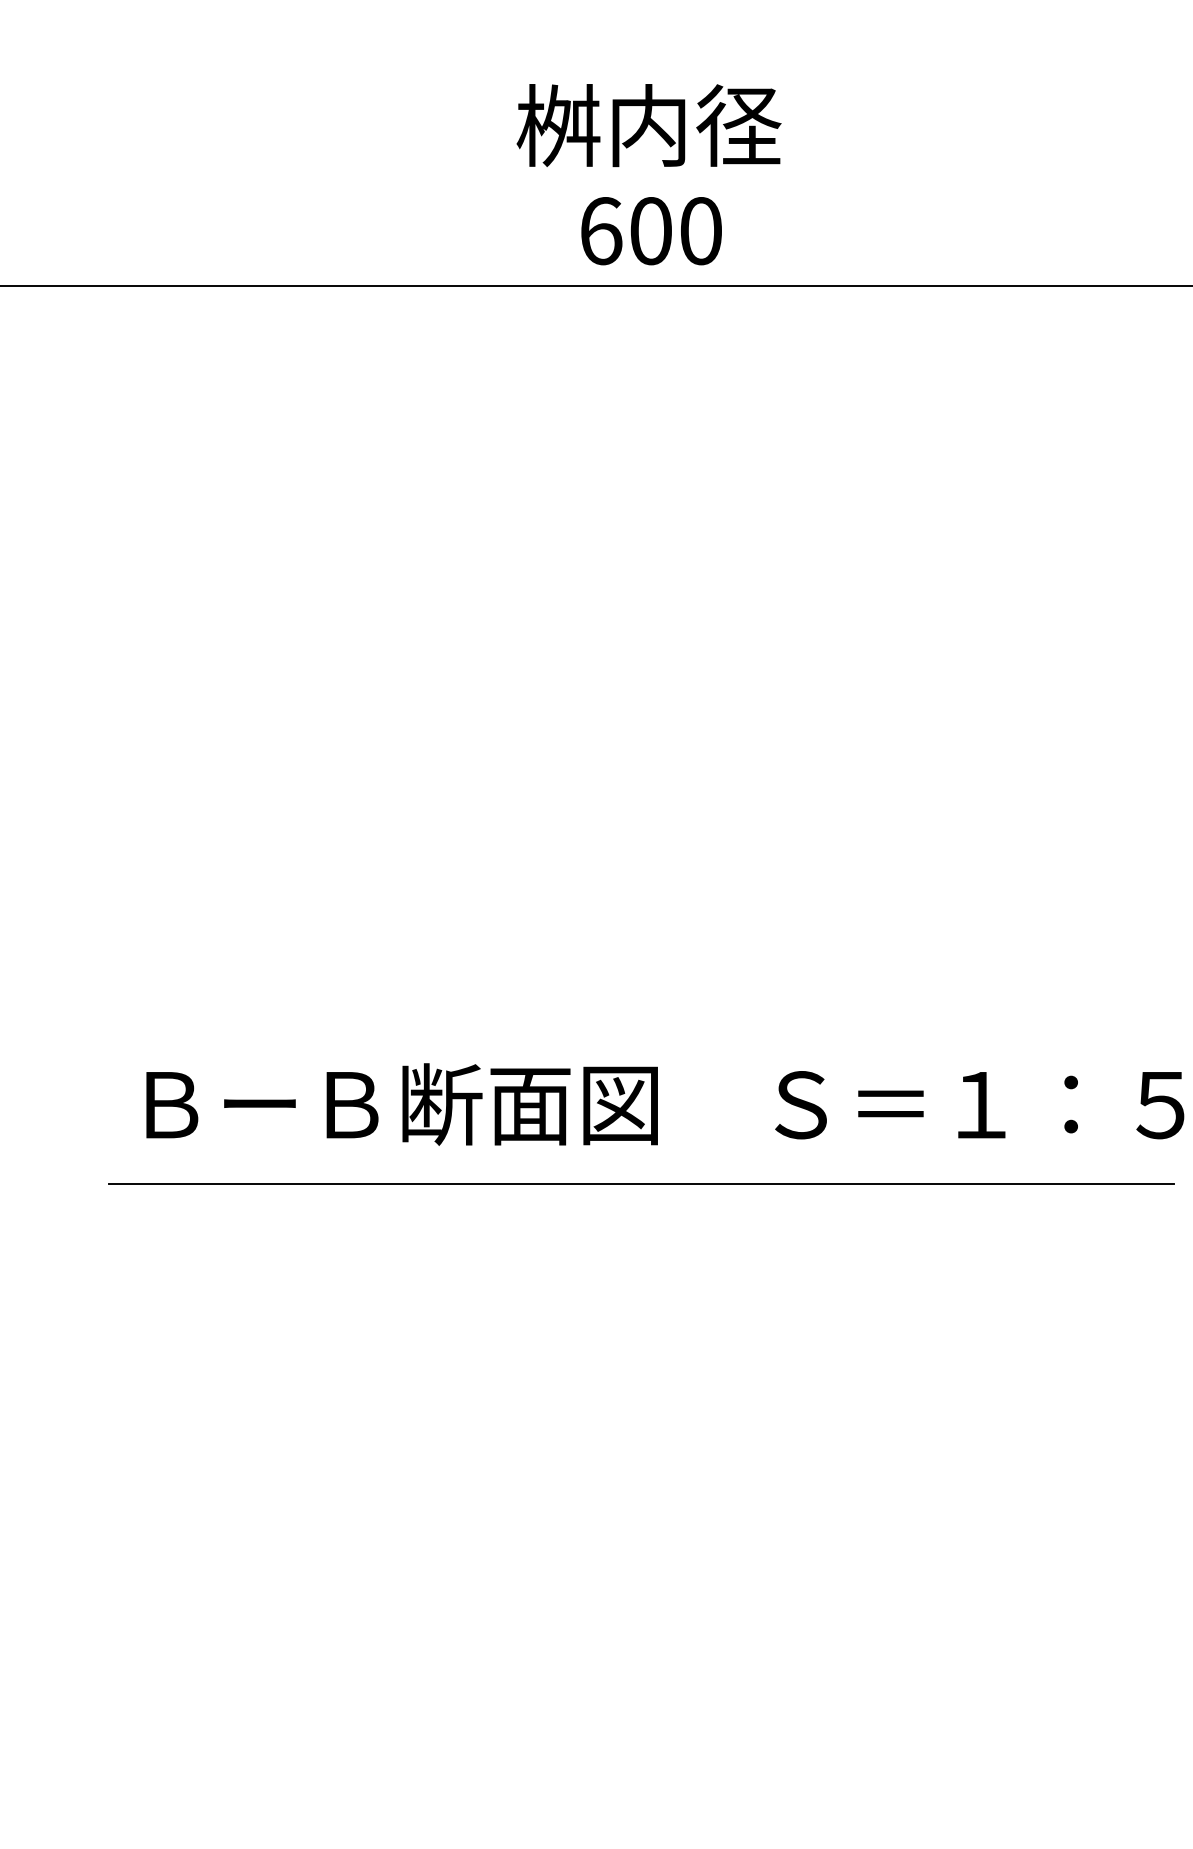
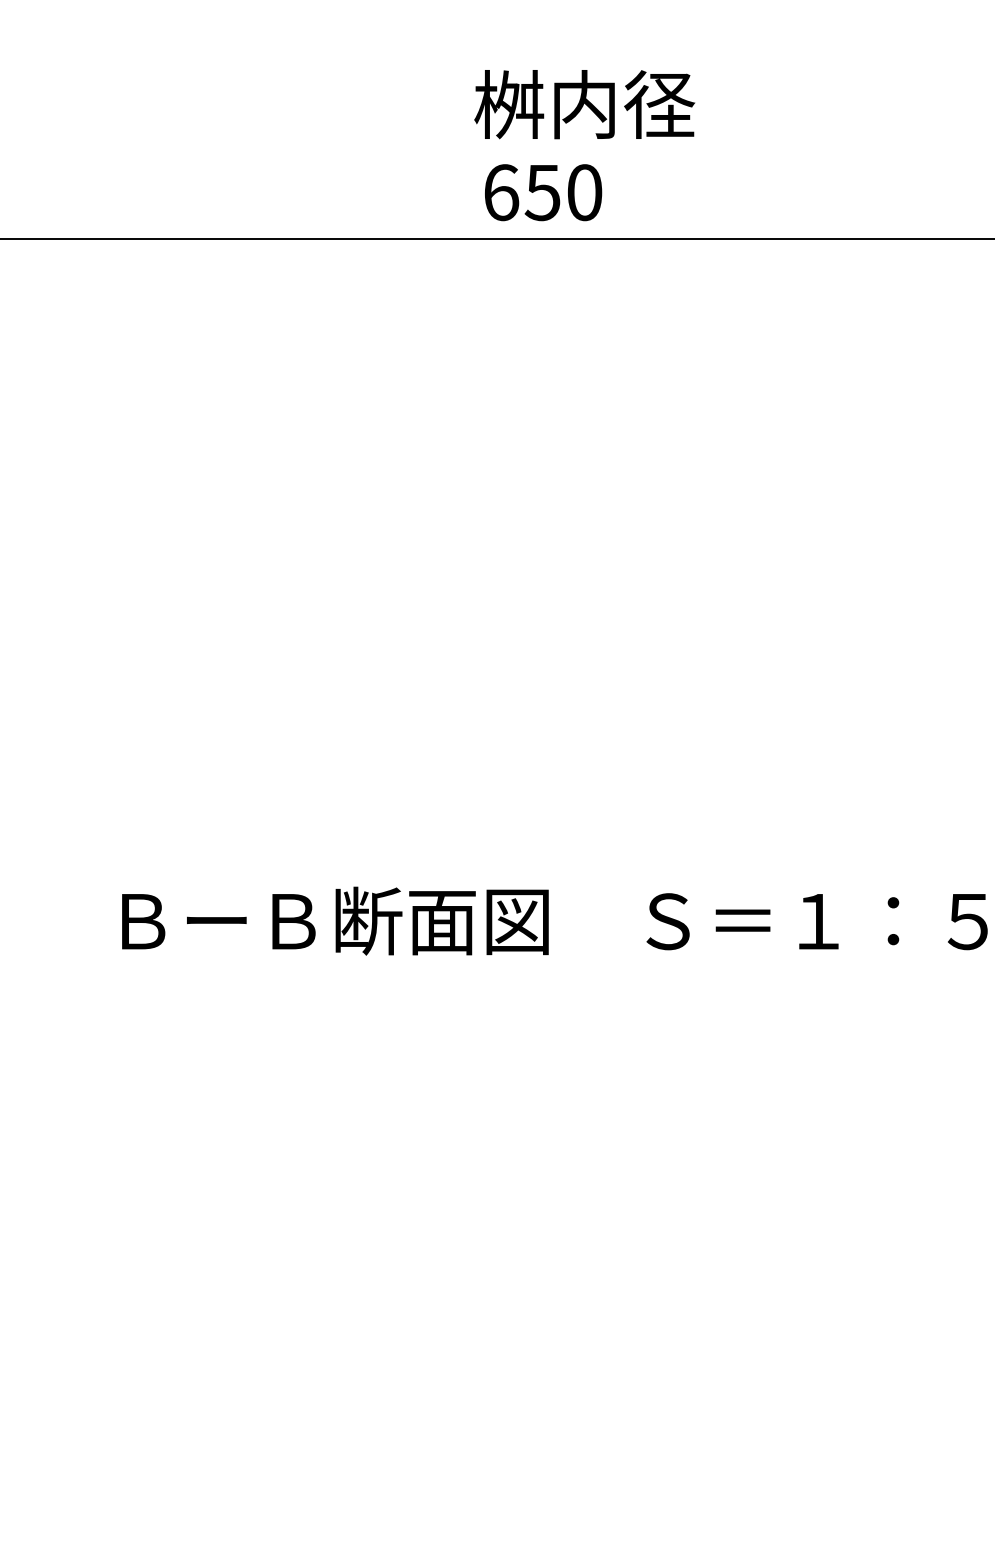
text: (648, 125) -> (584, 104), moved
text: (650, 231) -> (542, 192), 600 -> 650
line: (640, 1183) -> (534, 987), removed

